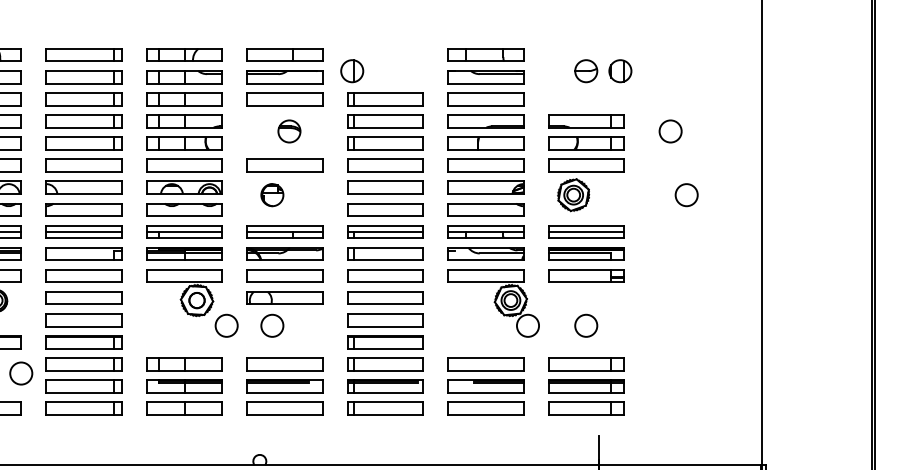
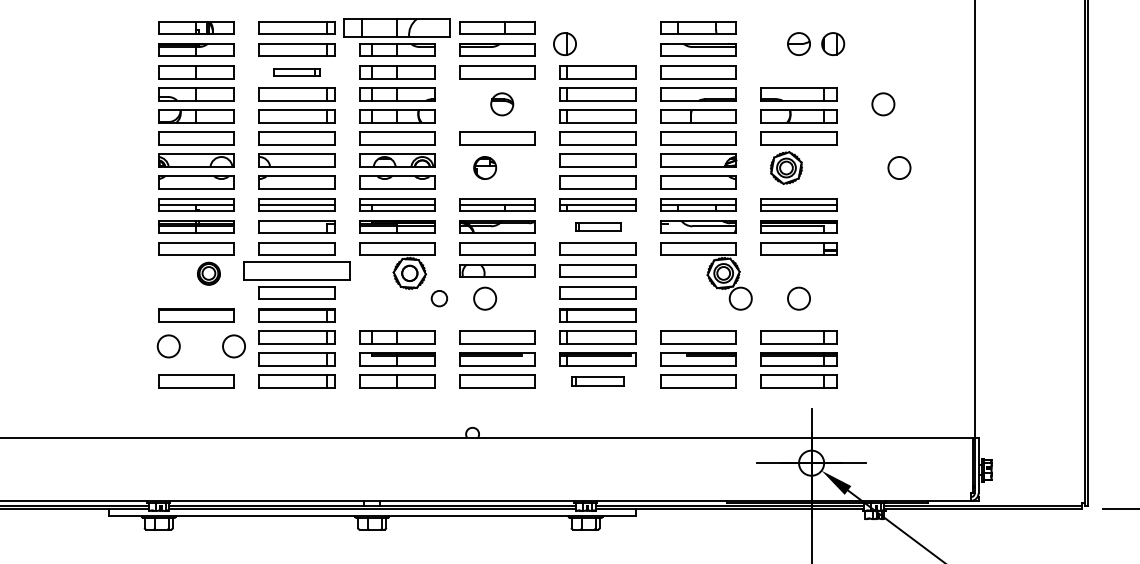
part: (184, 54) -> (397, 27), size x1.4
part: (83, 99) -> (296, 72), size x0.6
part: (384, 253) -> (597, 226), size x0.6
part: (83, 297) -> (296, 270), size x1.4
circle: (226, 325) -> (439, 298), size x0.7
part: (384, 408) -> (597, 381), size x0.7

